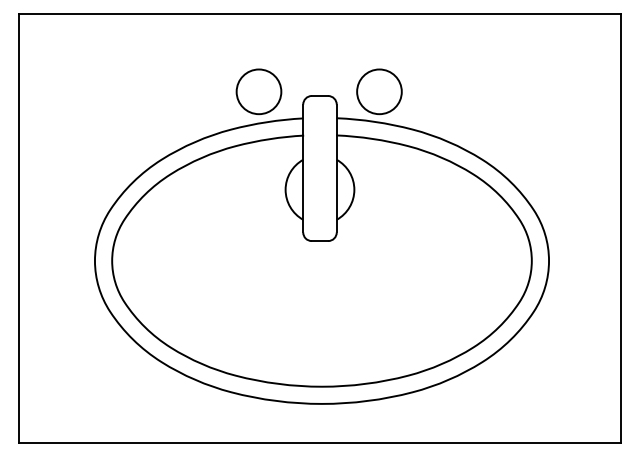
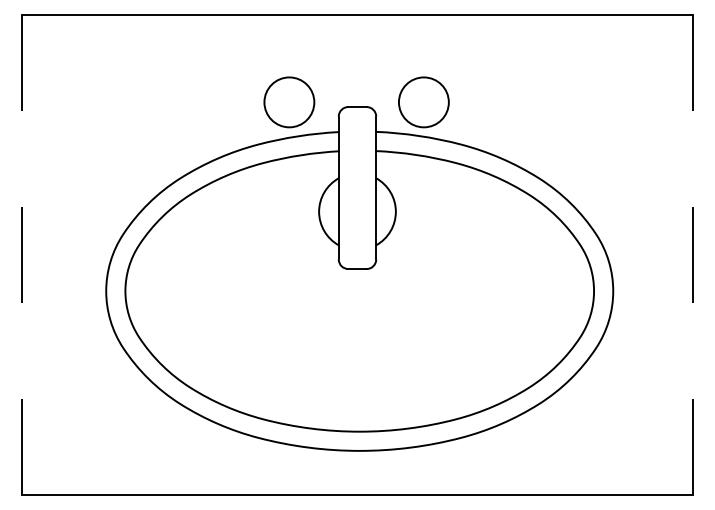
line: (19, 228) -> (21, 255), solid -> dashed
line: (620, 228) -> (693, 255), solid -> dashed

